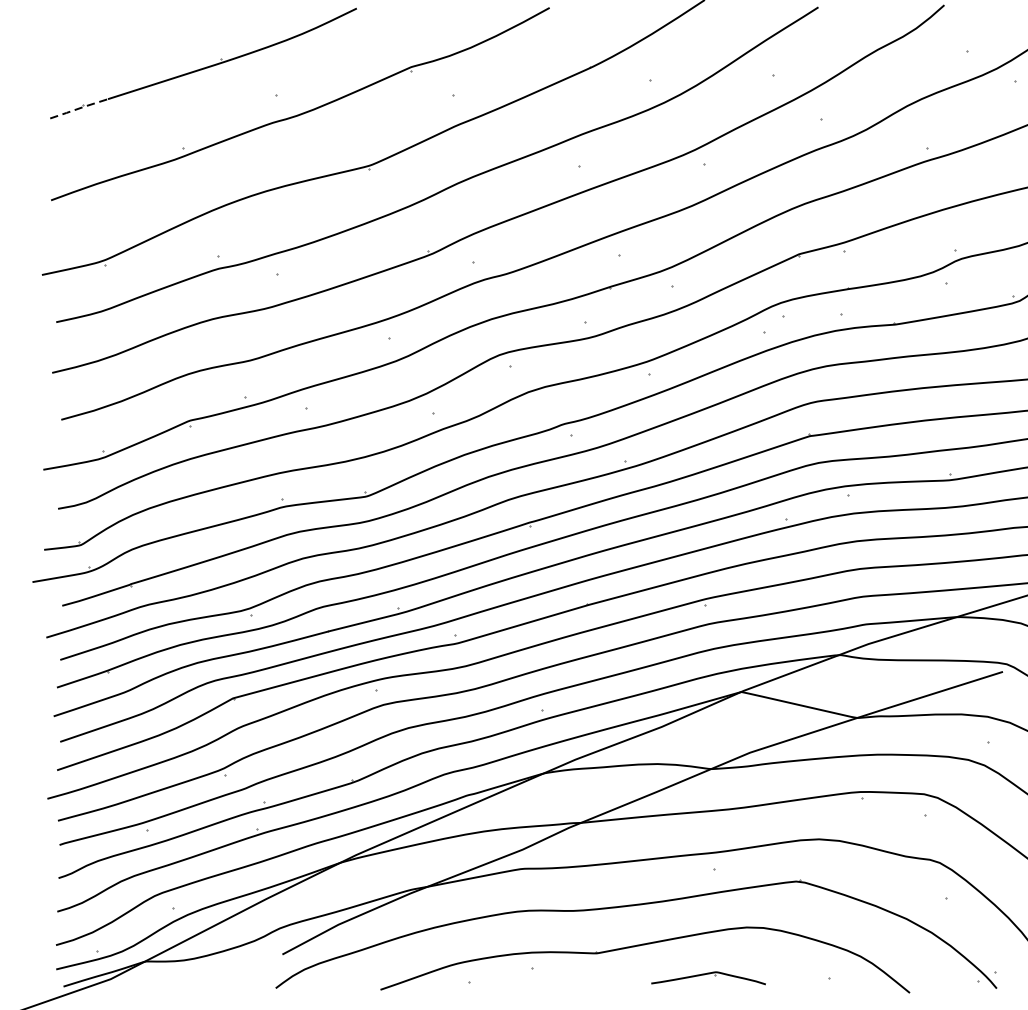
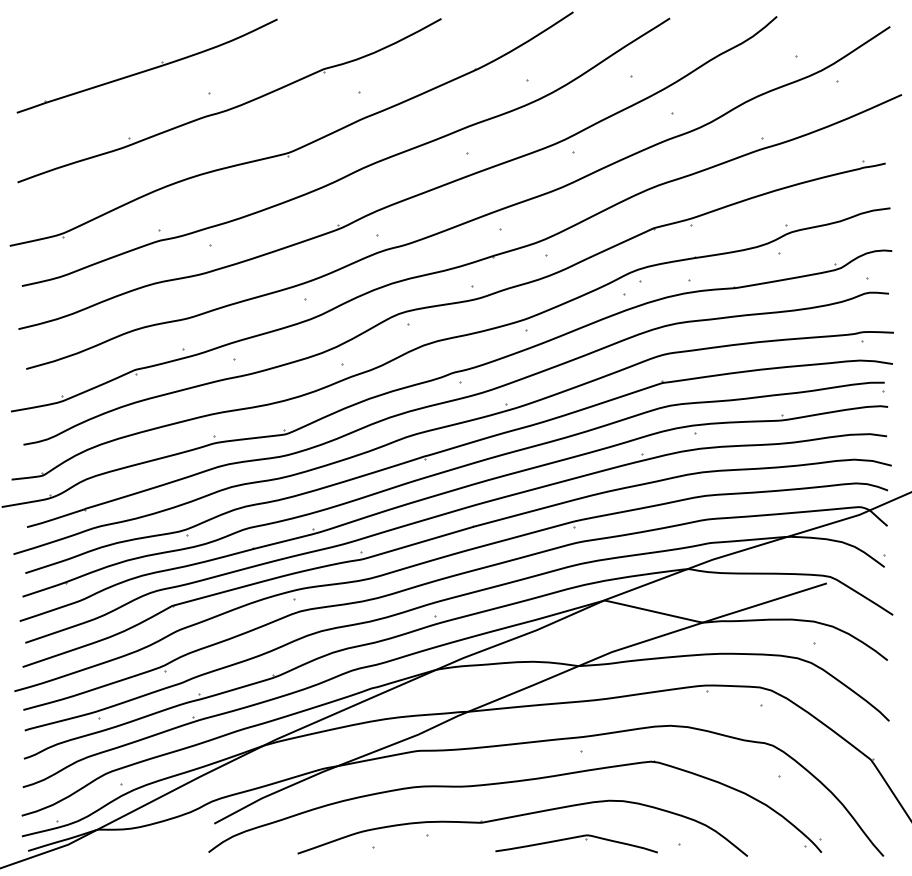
line: (79, 108) -> (41, 104), dashed -> solid
part: (708, 977) -> (576, 843), size x1.67

